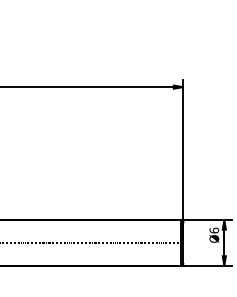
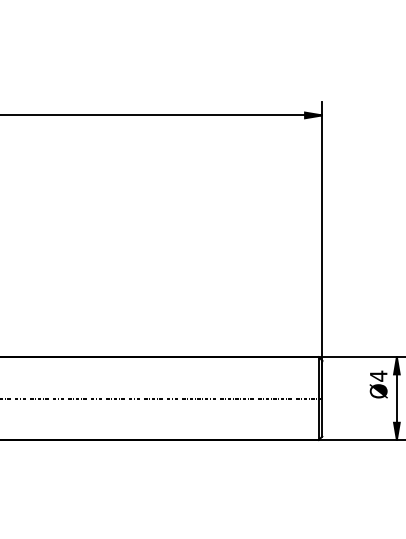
text: (214, 230) -> (378, 375), Ø6 -> Ø4

